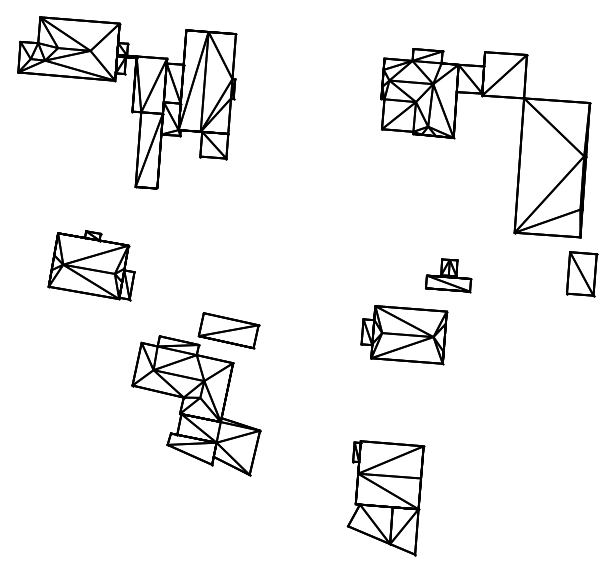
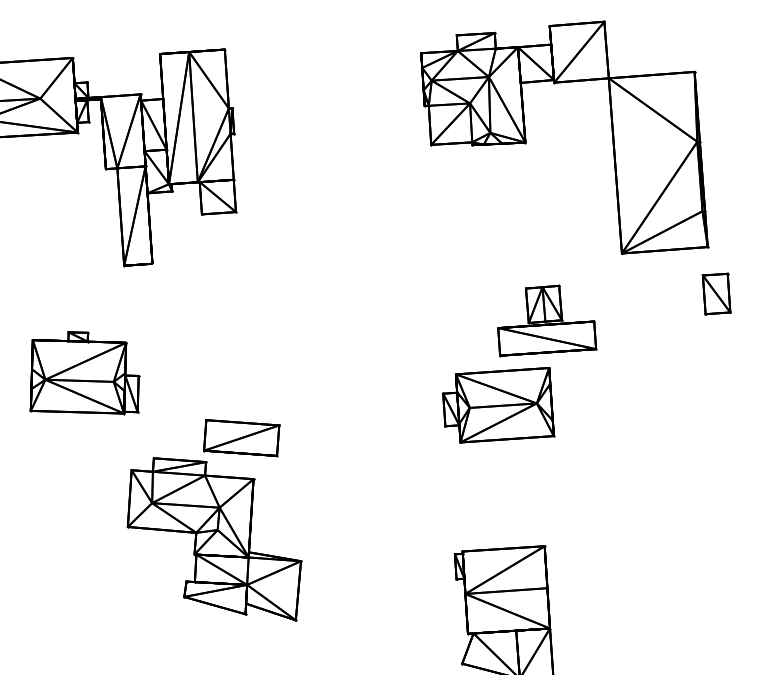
part: (582, 273) -> (717, 293), size x0.71
part: (448, 275) -> (544, 321), size x1.67
part: (196, 394) -> (212, 526), moved

